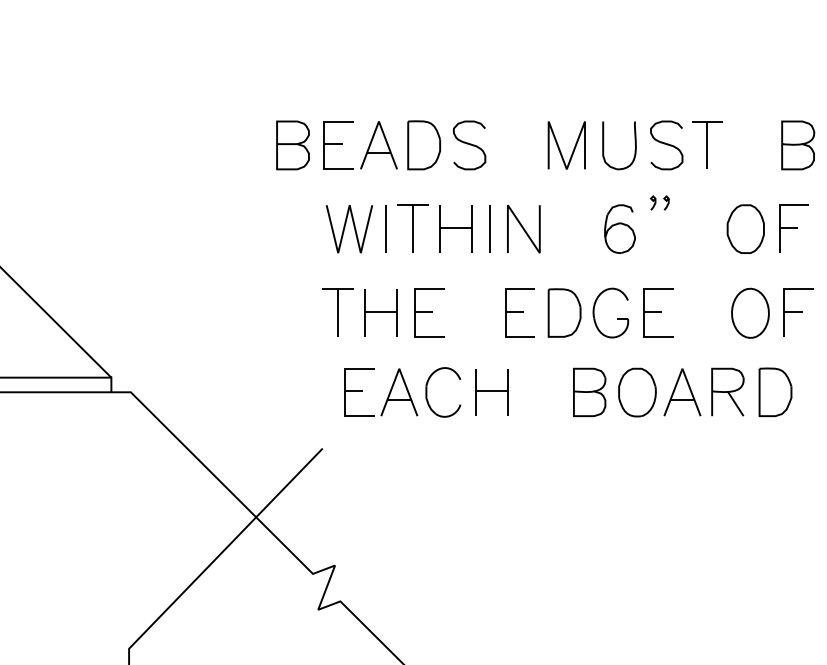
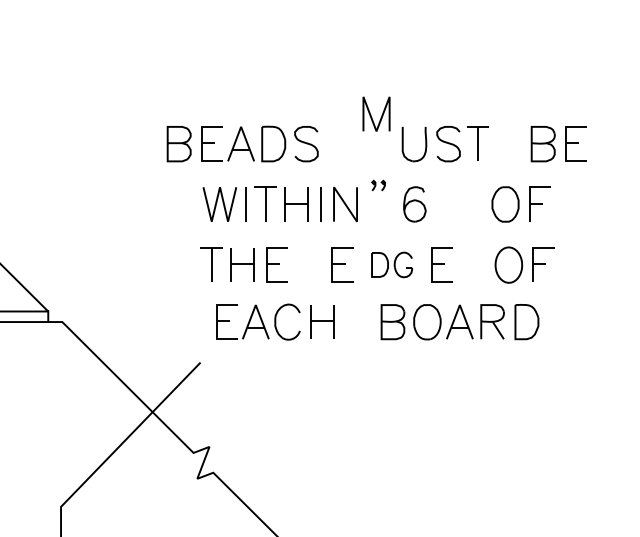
line: (559, 145) -> (371, 114), moved
part: (659, 202) -> (378, 185), moved
part: (587, 312) -> (391, 264), size x0.7

